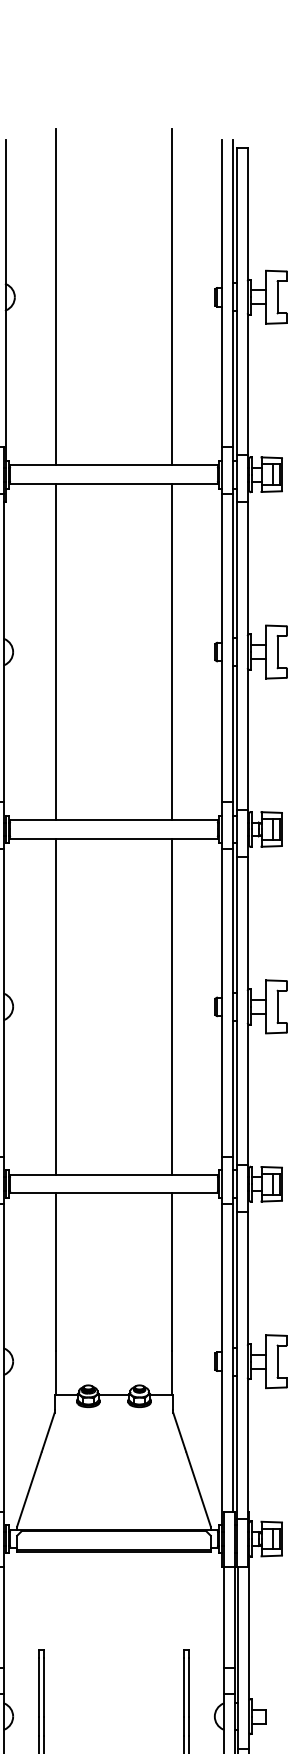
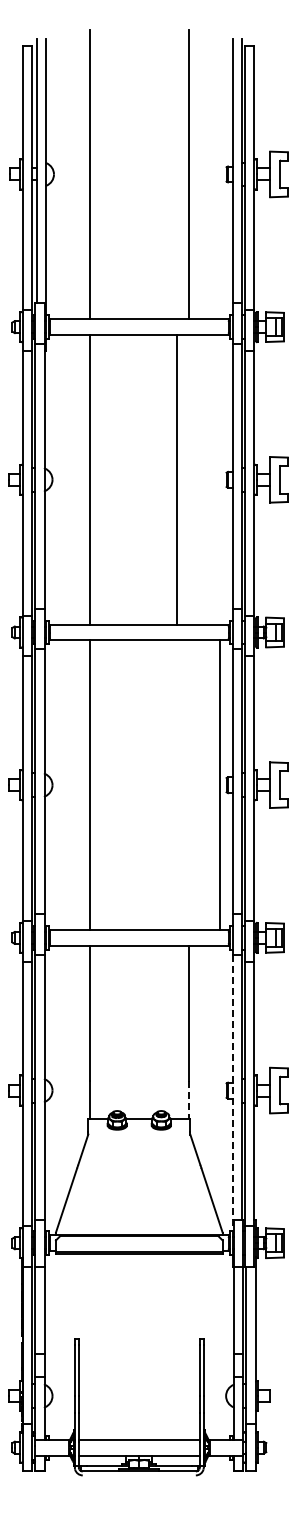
line: (171, 651) -> (176, 479), moved
line: (171, 1006) -> (219, 784), moved
line: (222, 1365) -> (232, 1093), solid -> dashed
line: (171, 1373) -> (188, 1100), solid -> dashed

